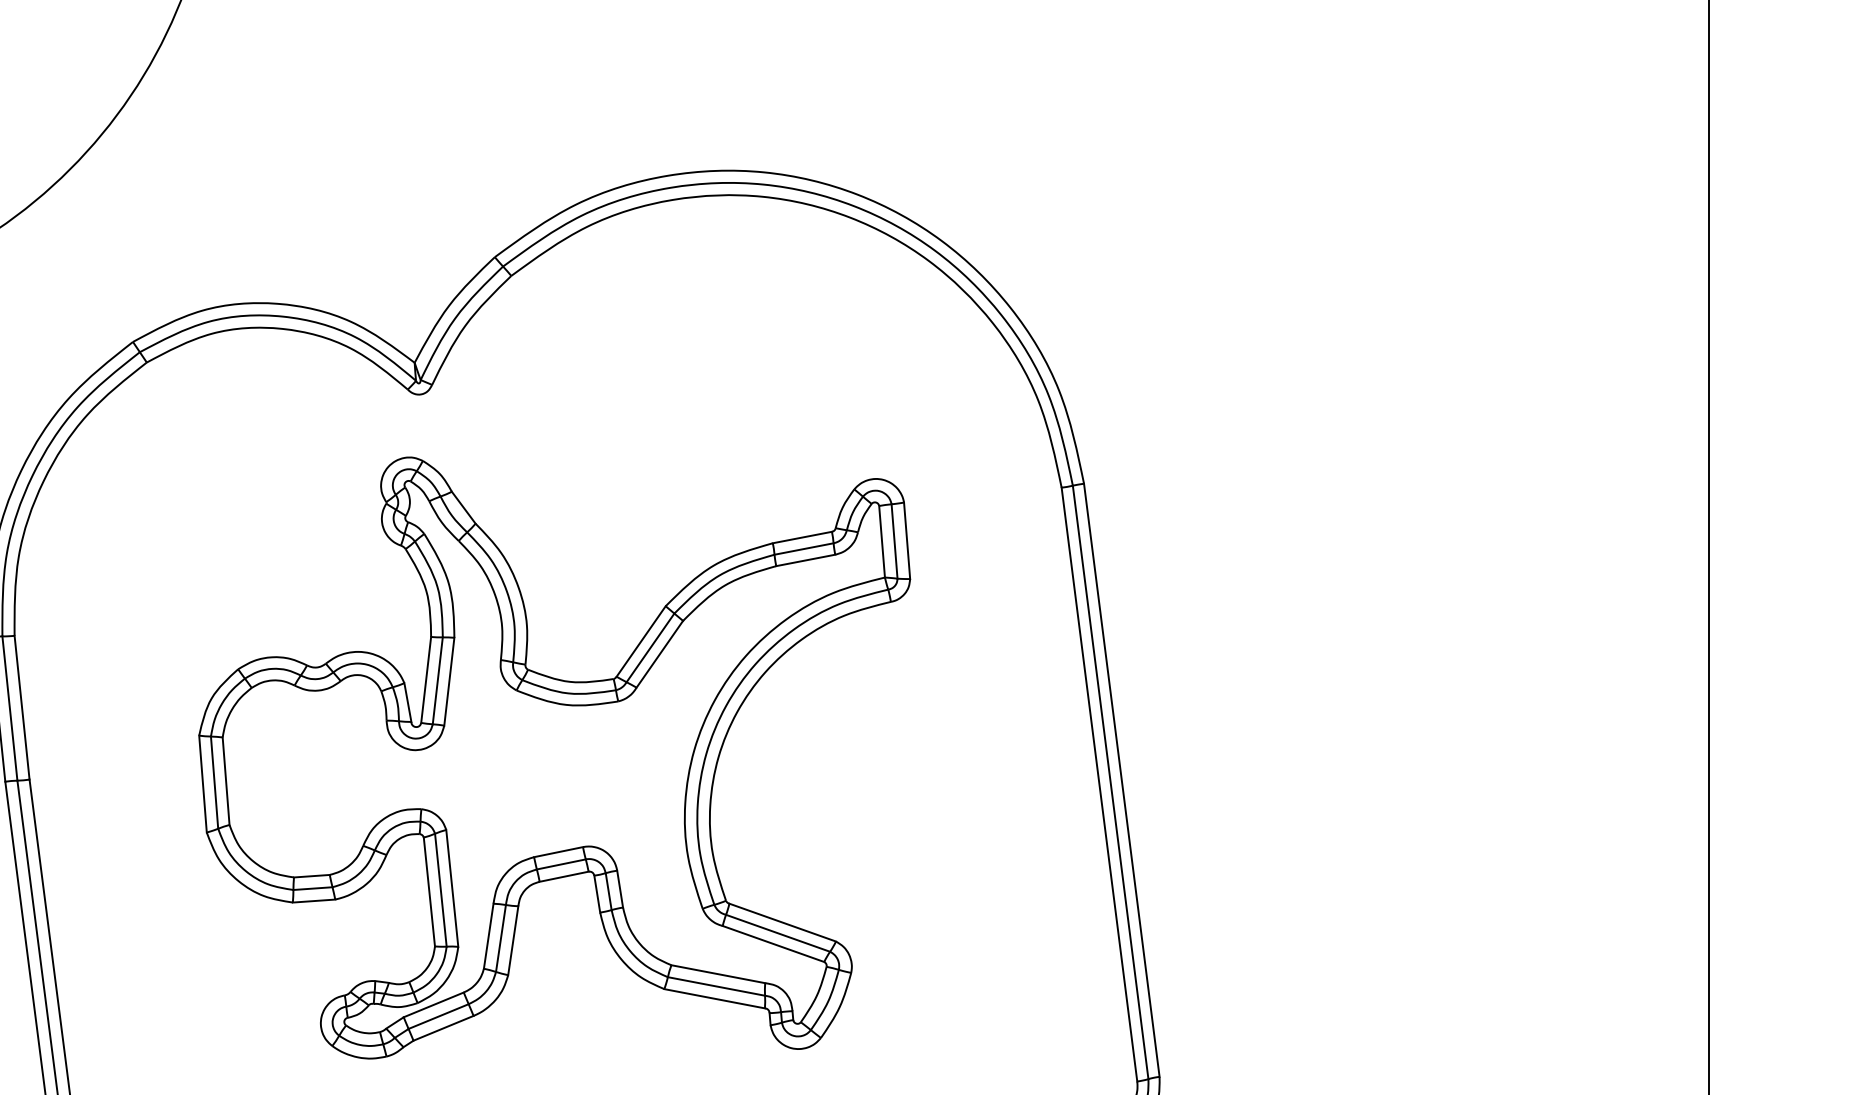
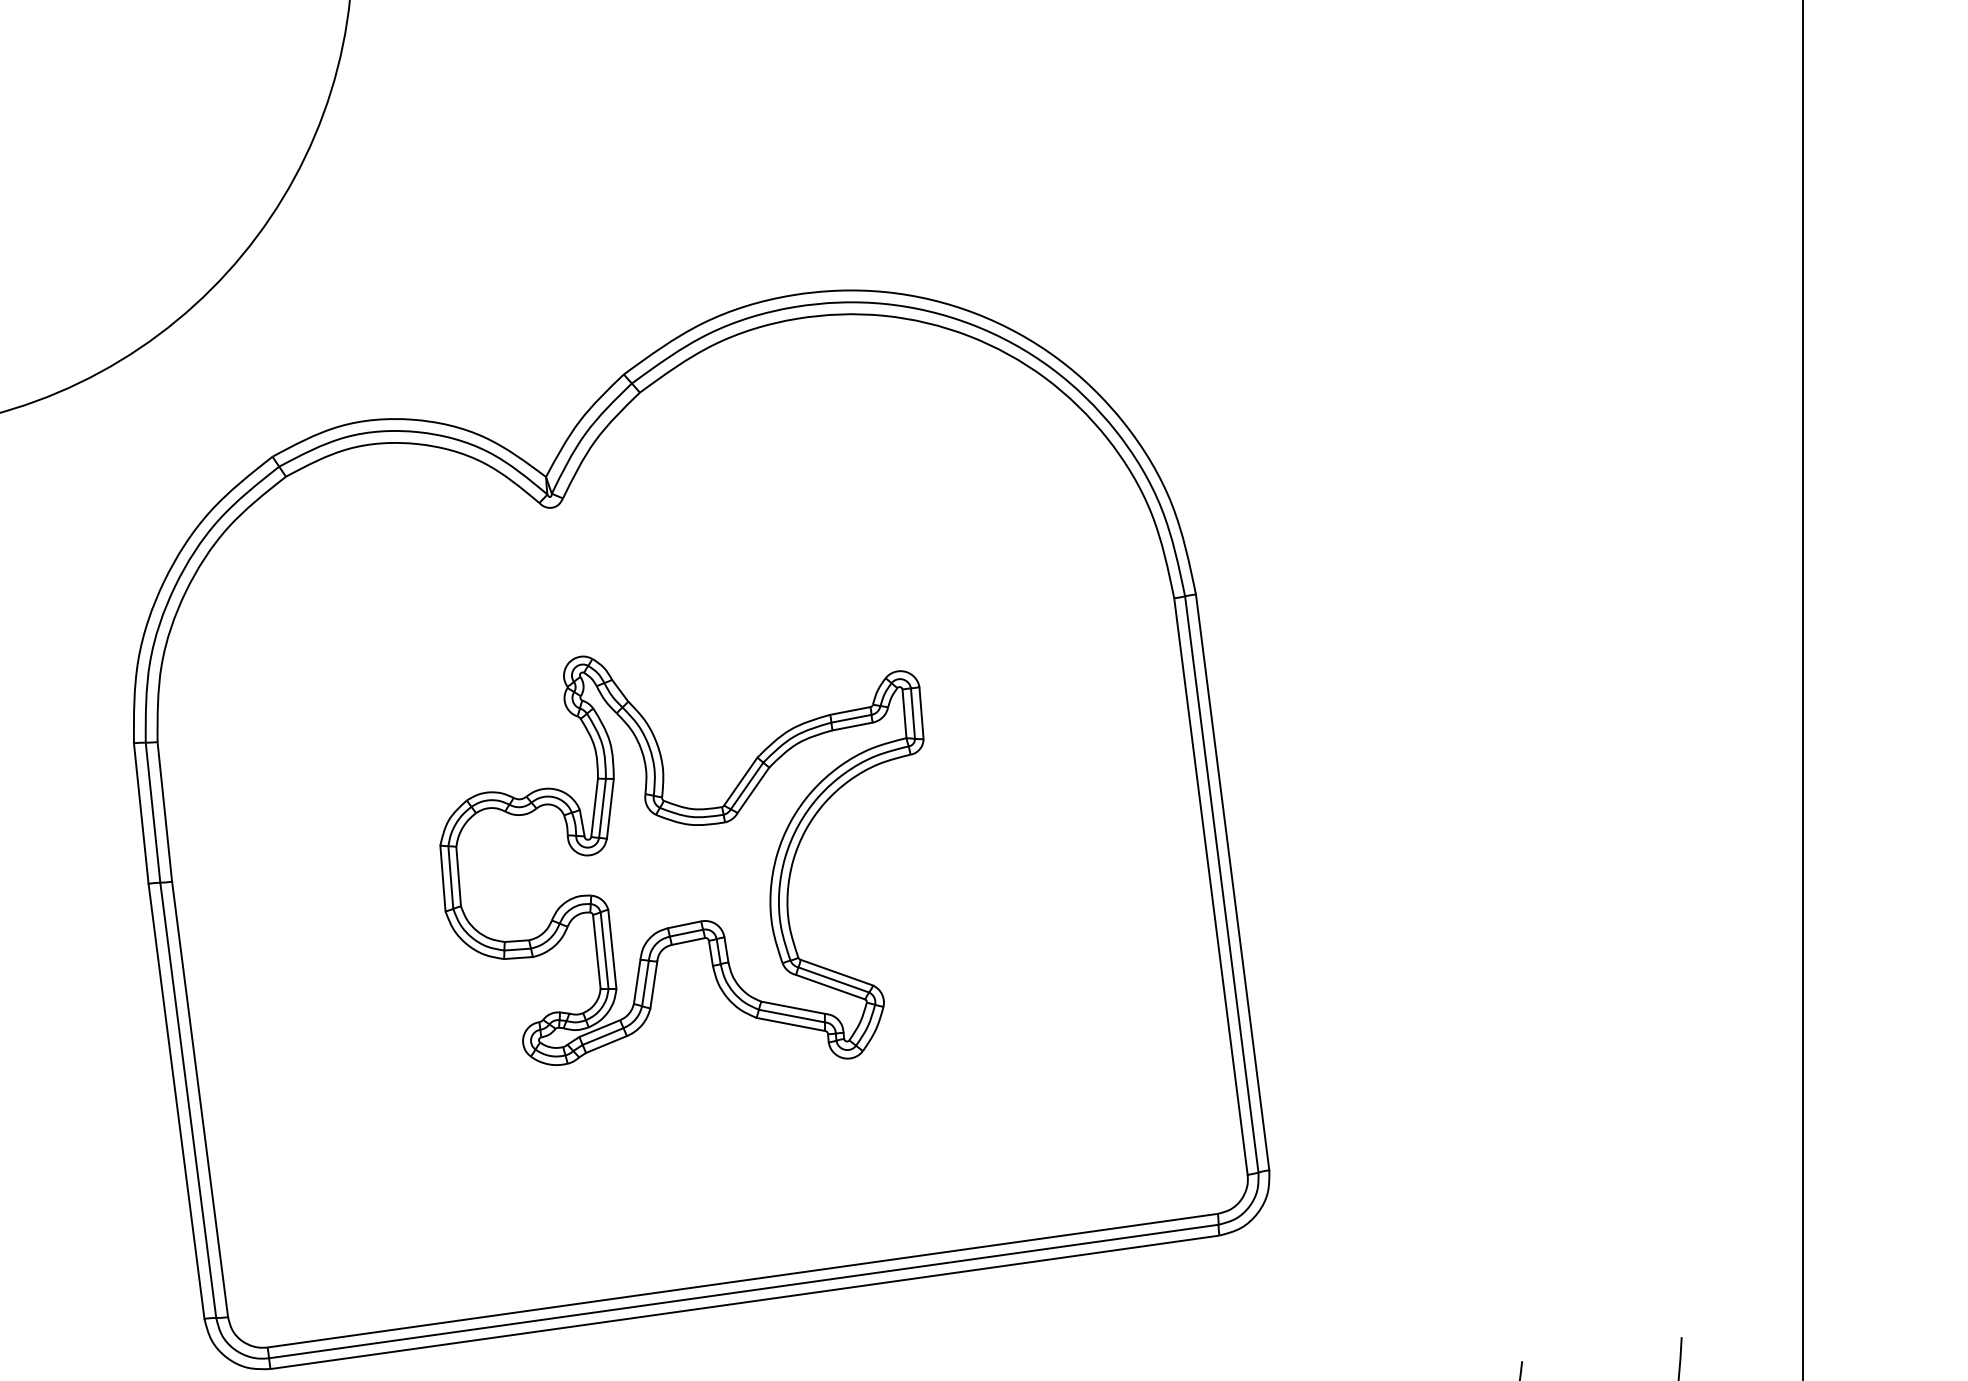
part: (554, 757) -> (681, 860), size x0.7

